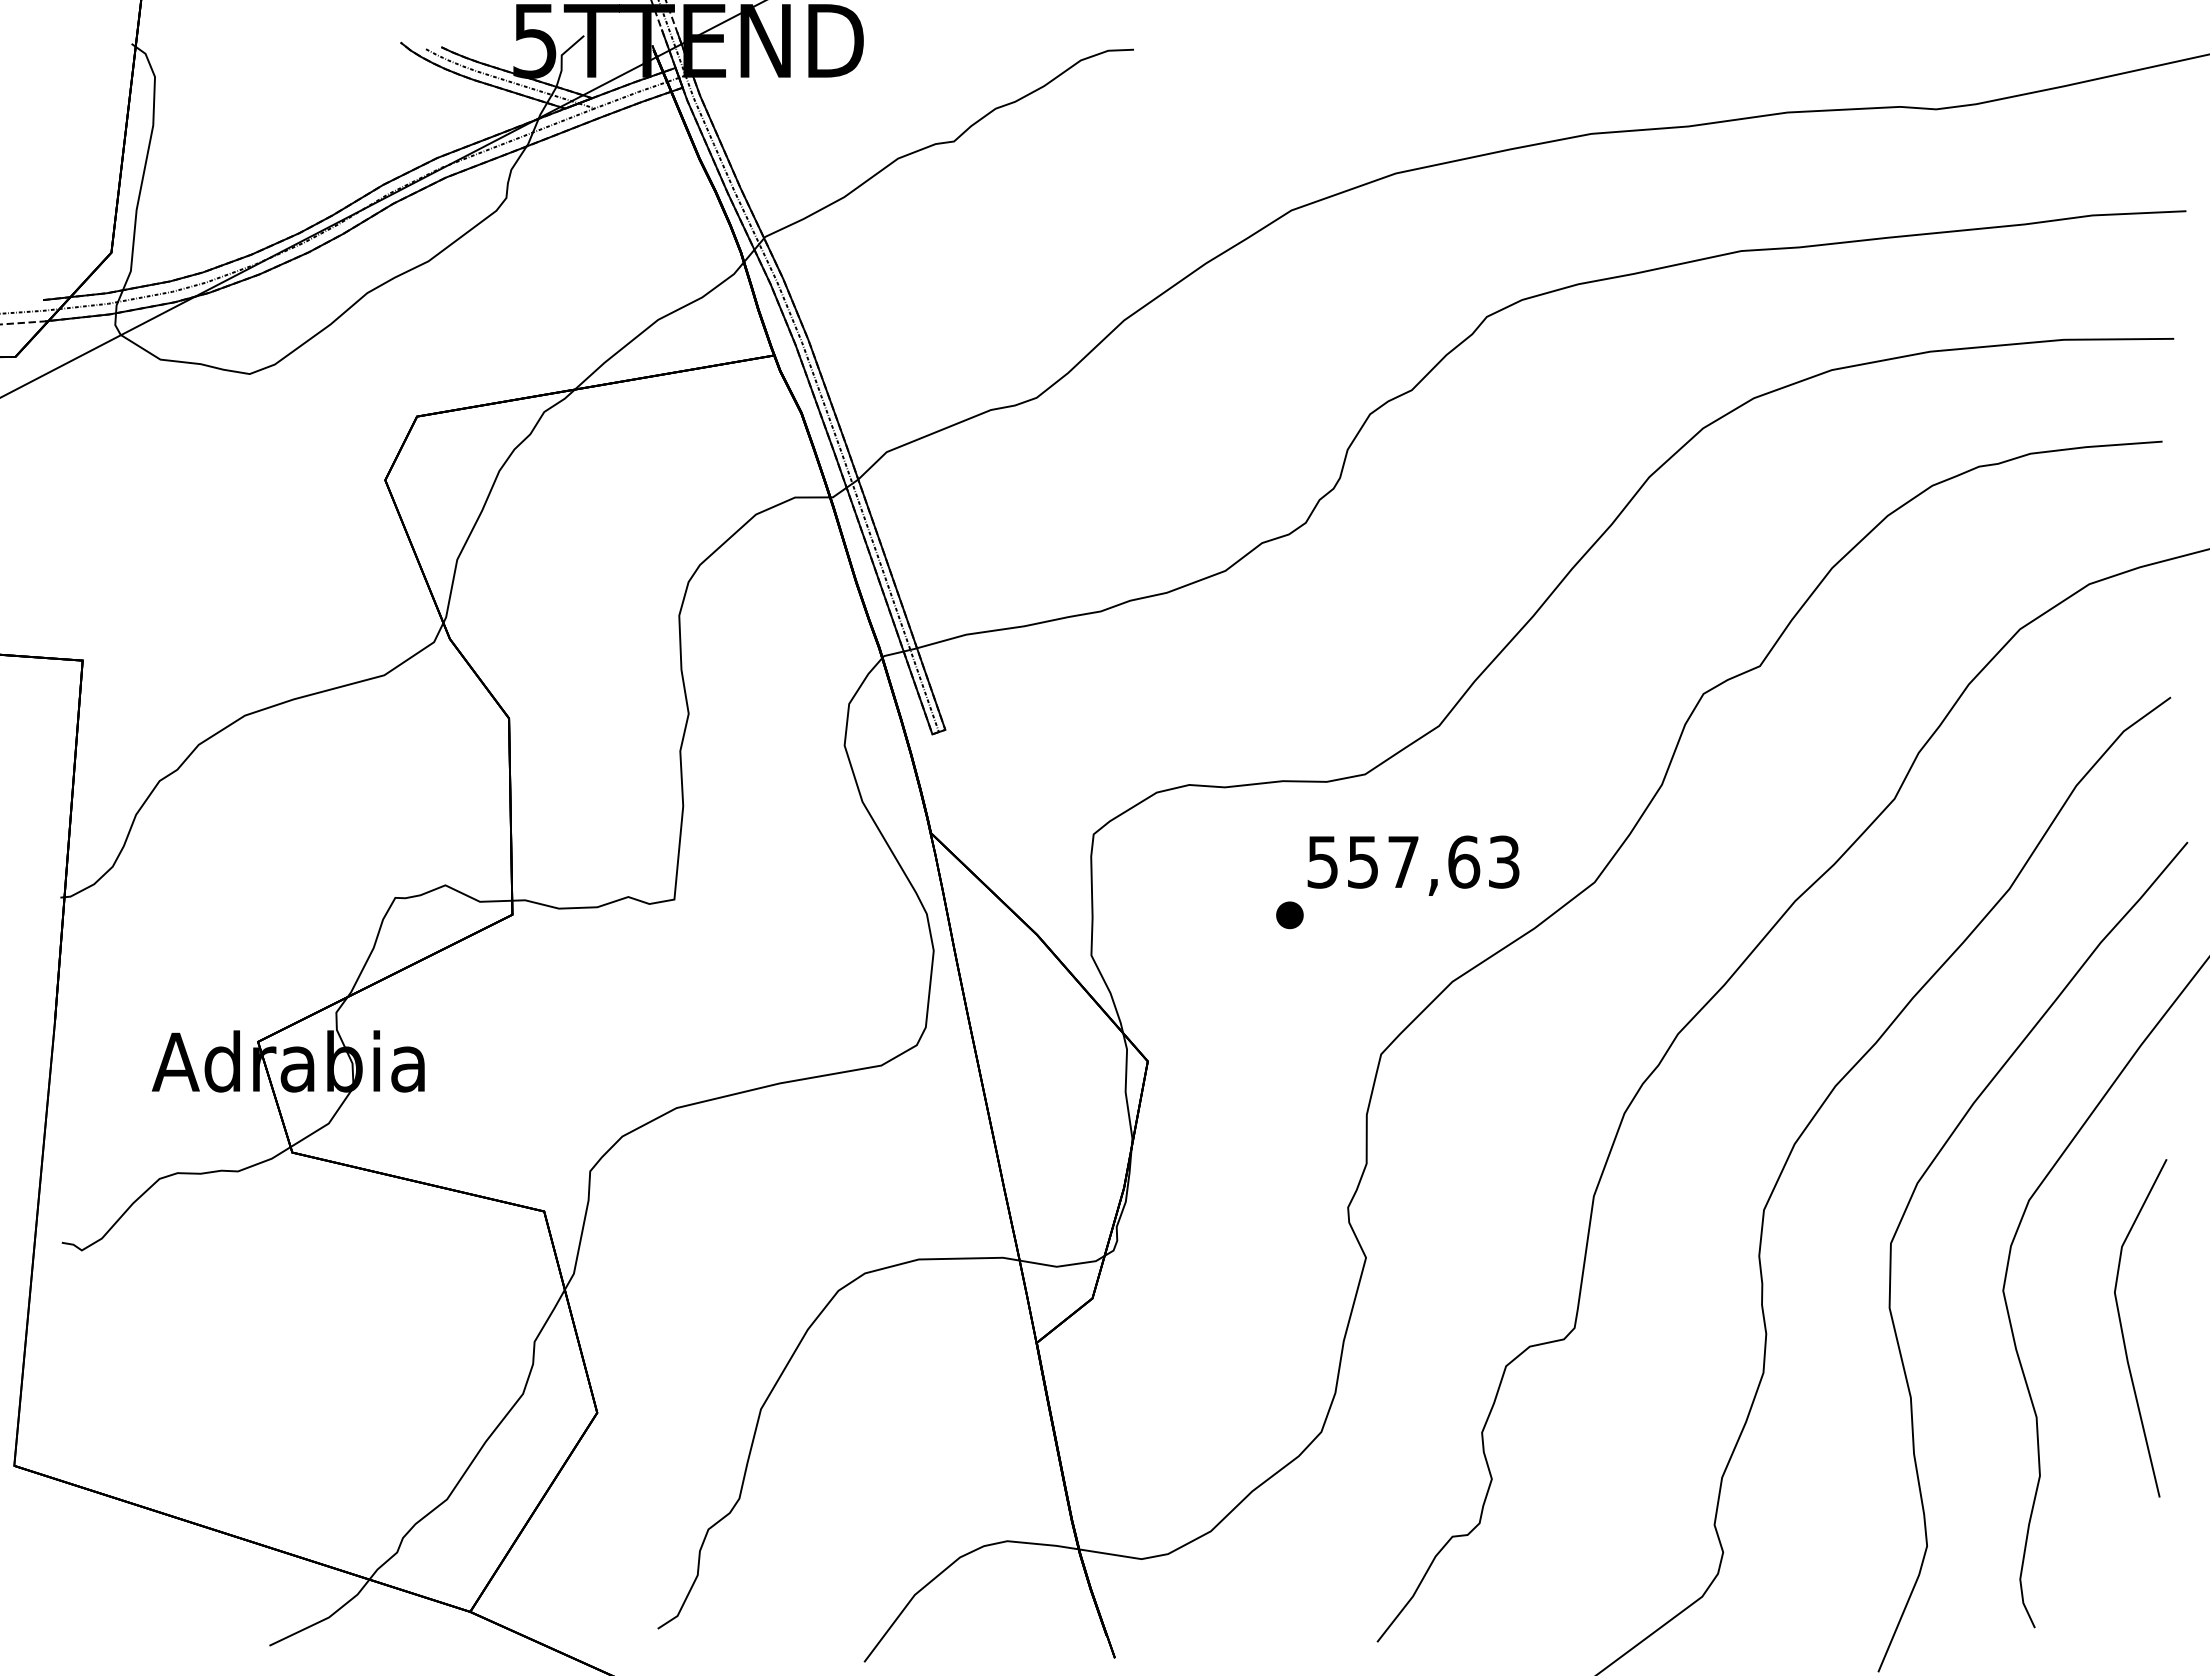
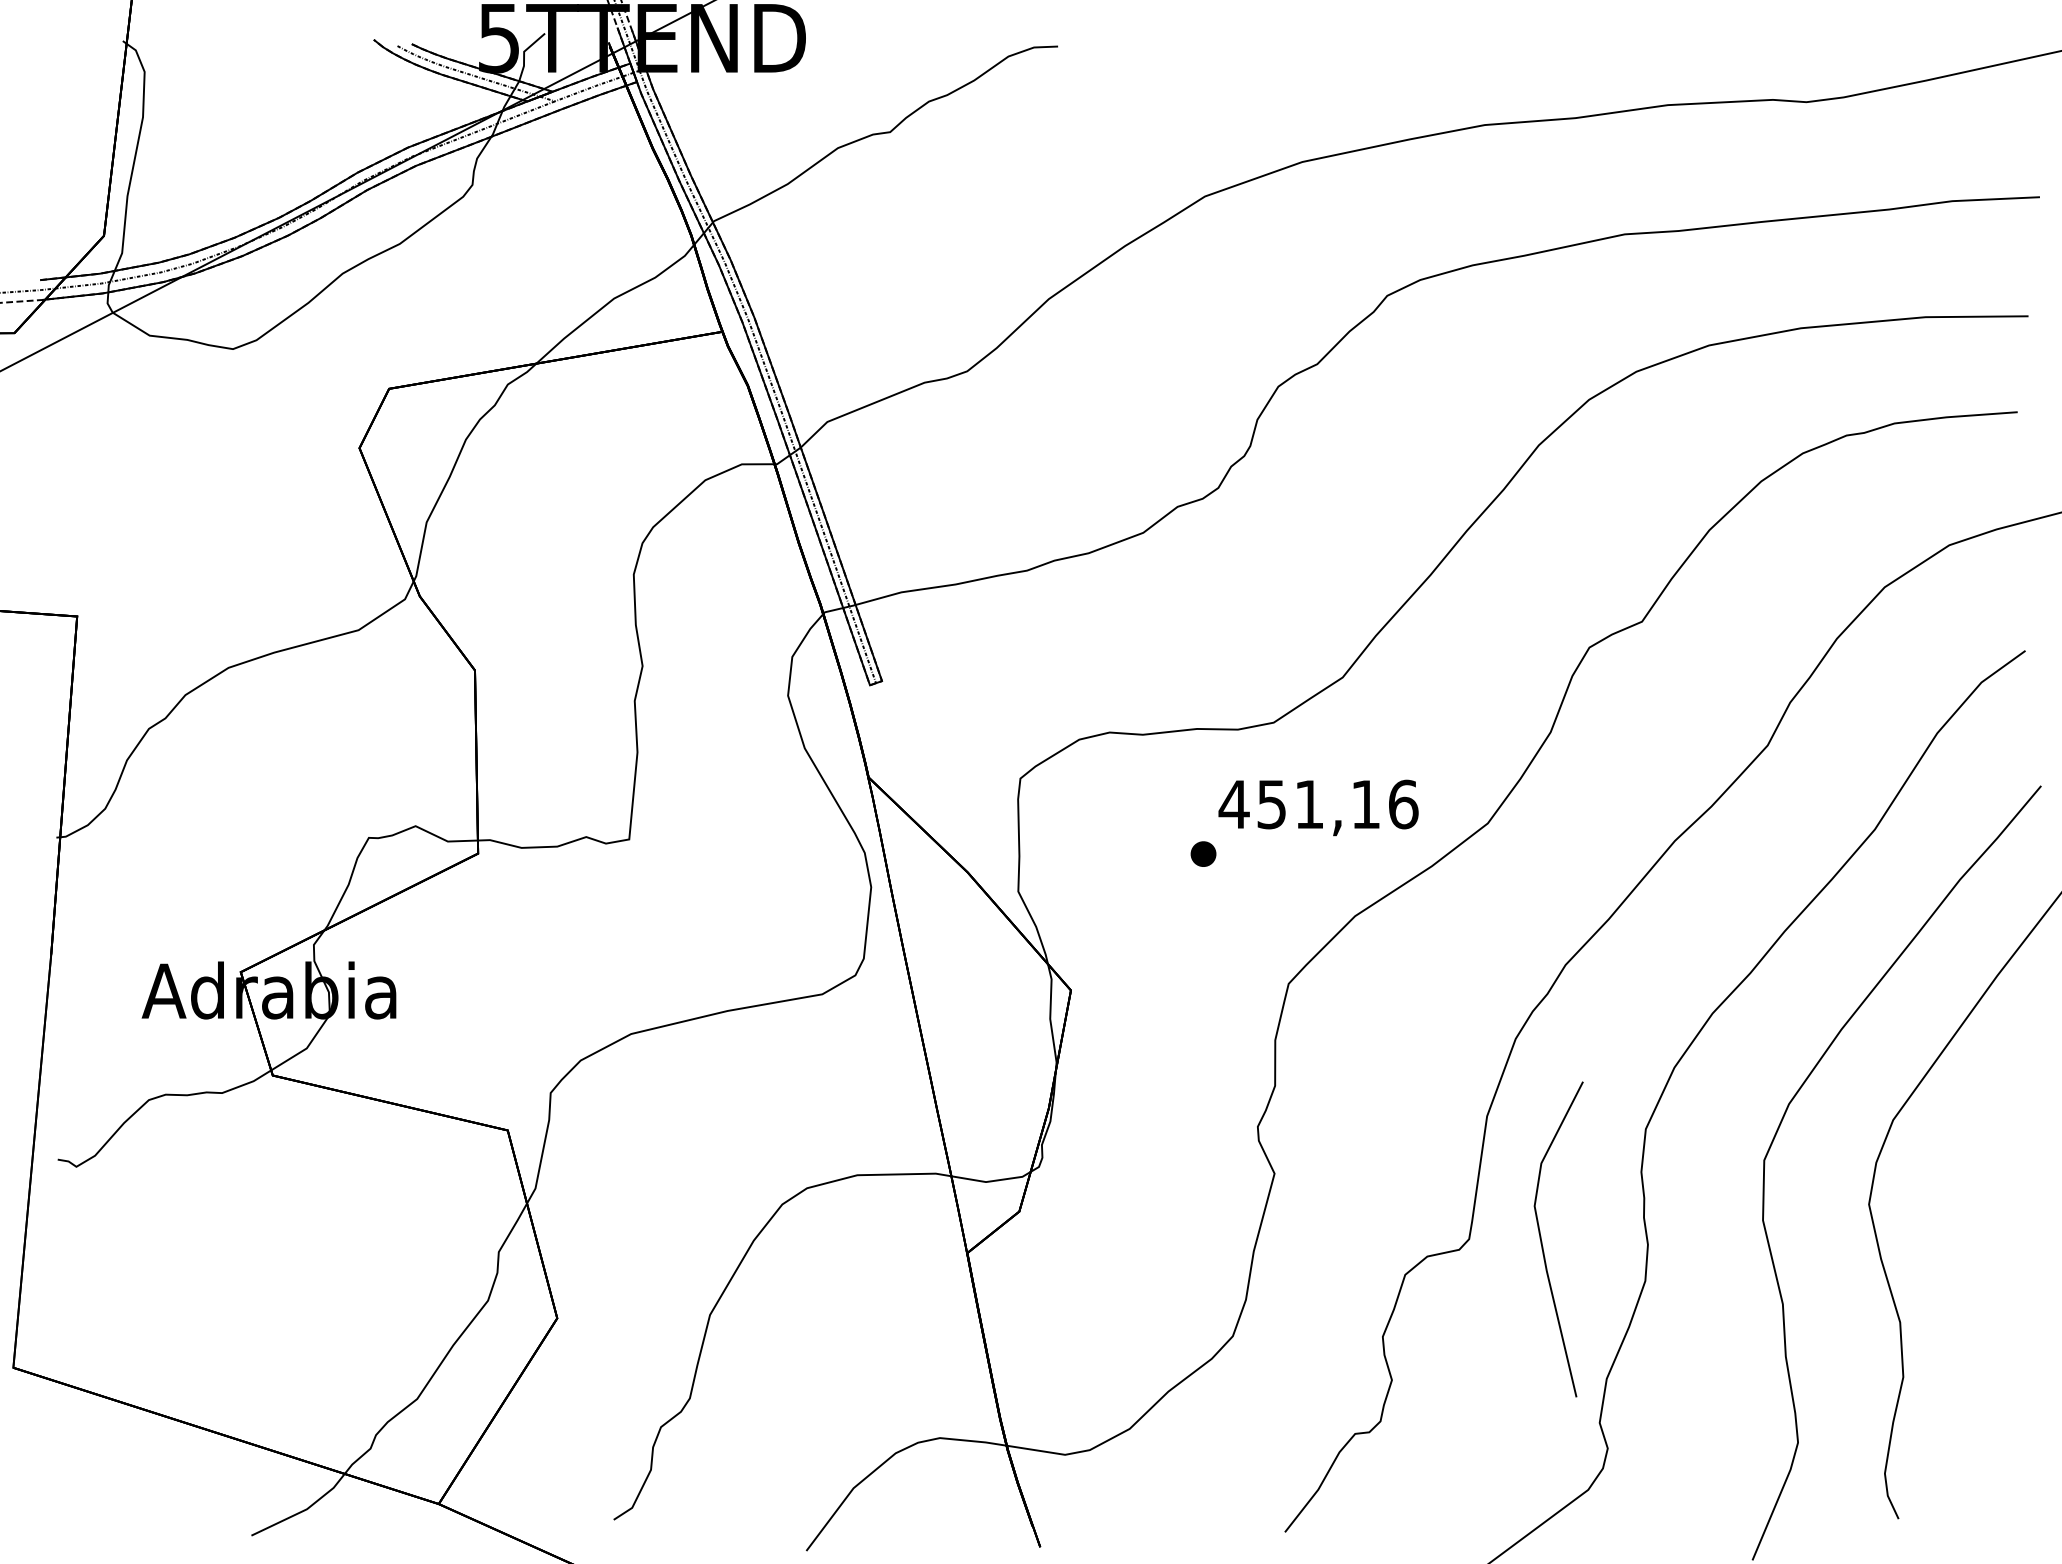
text: (1413, 861) -> (1318, 803), 557,63 -> 451,16
line: (2123, 1332) -> (1542, 1243), moved

